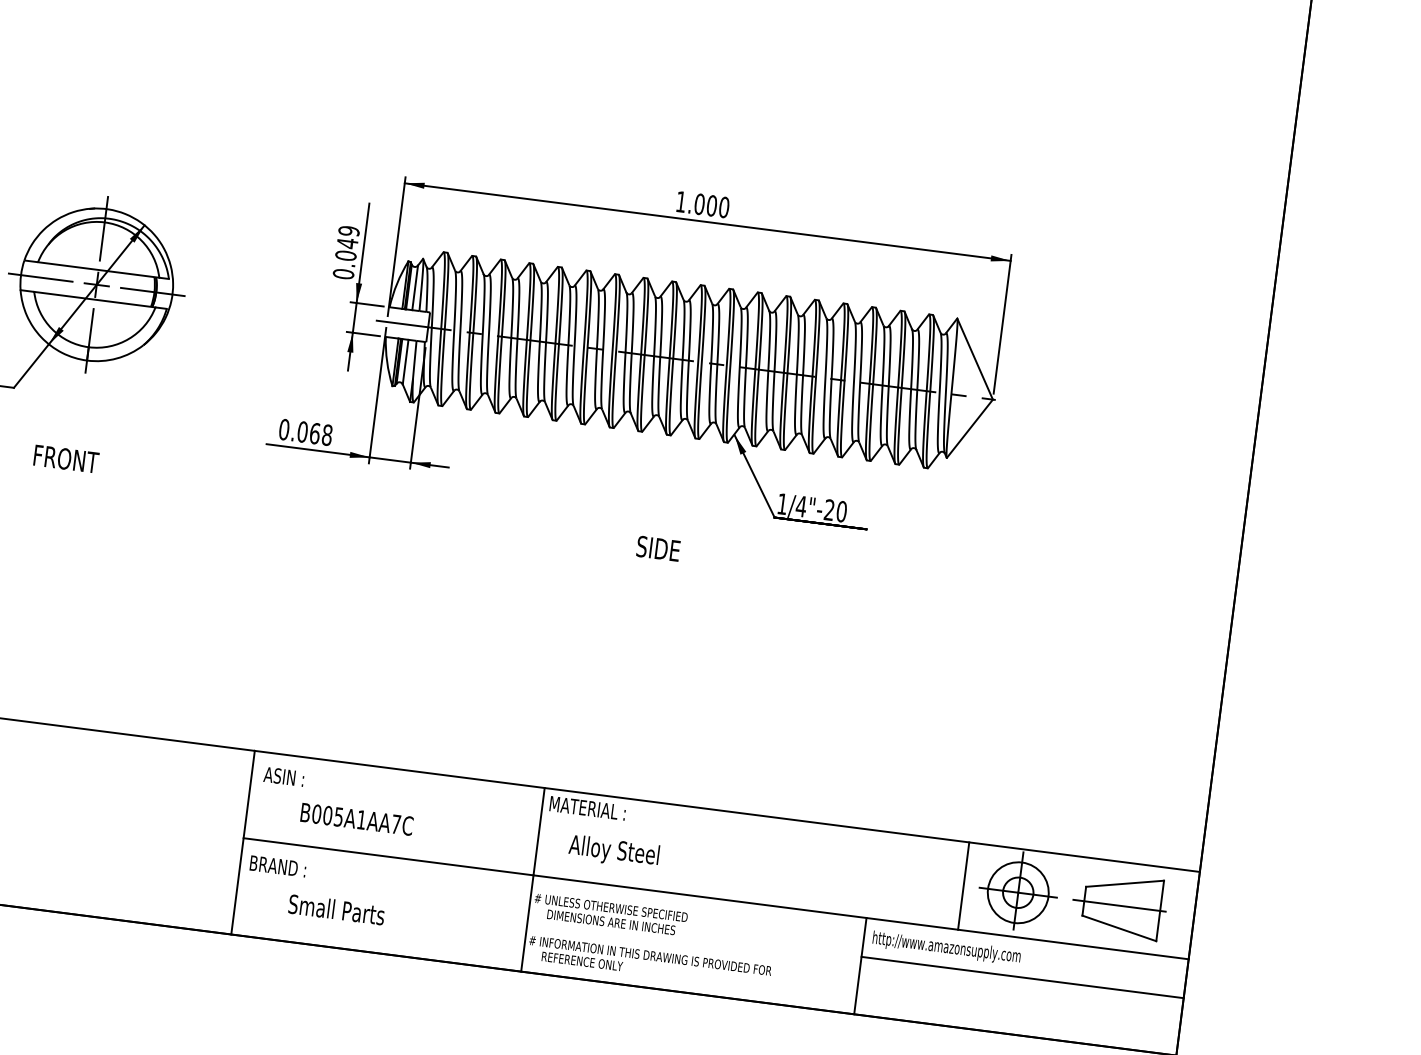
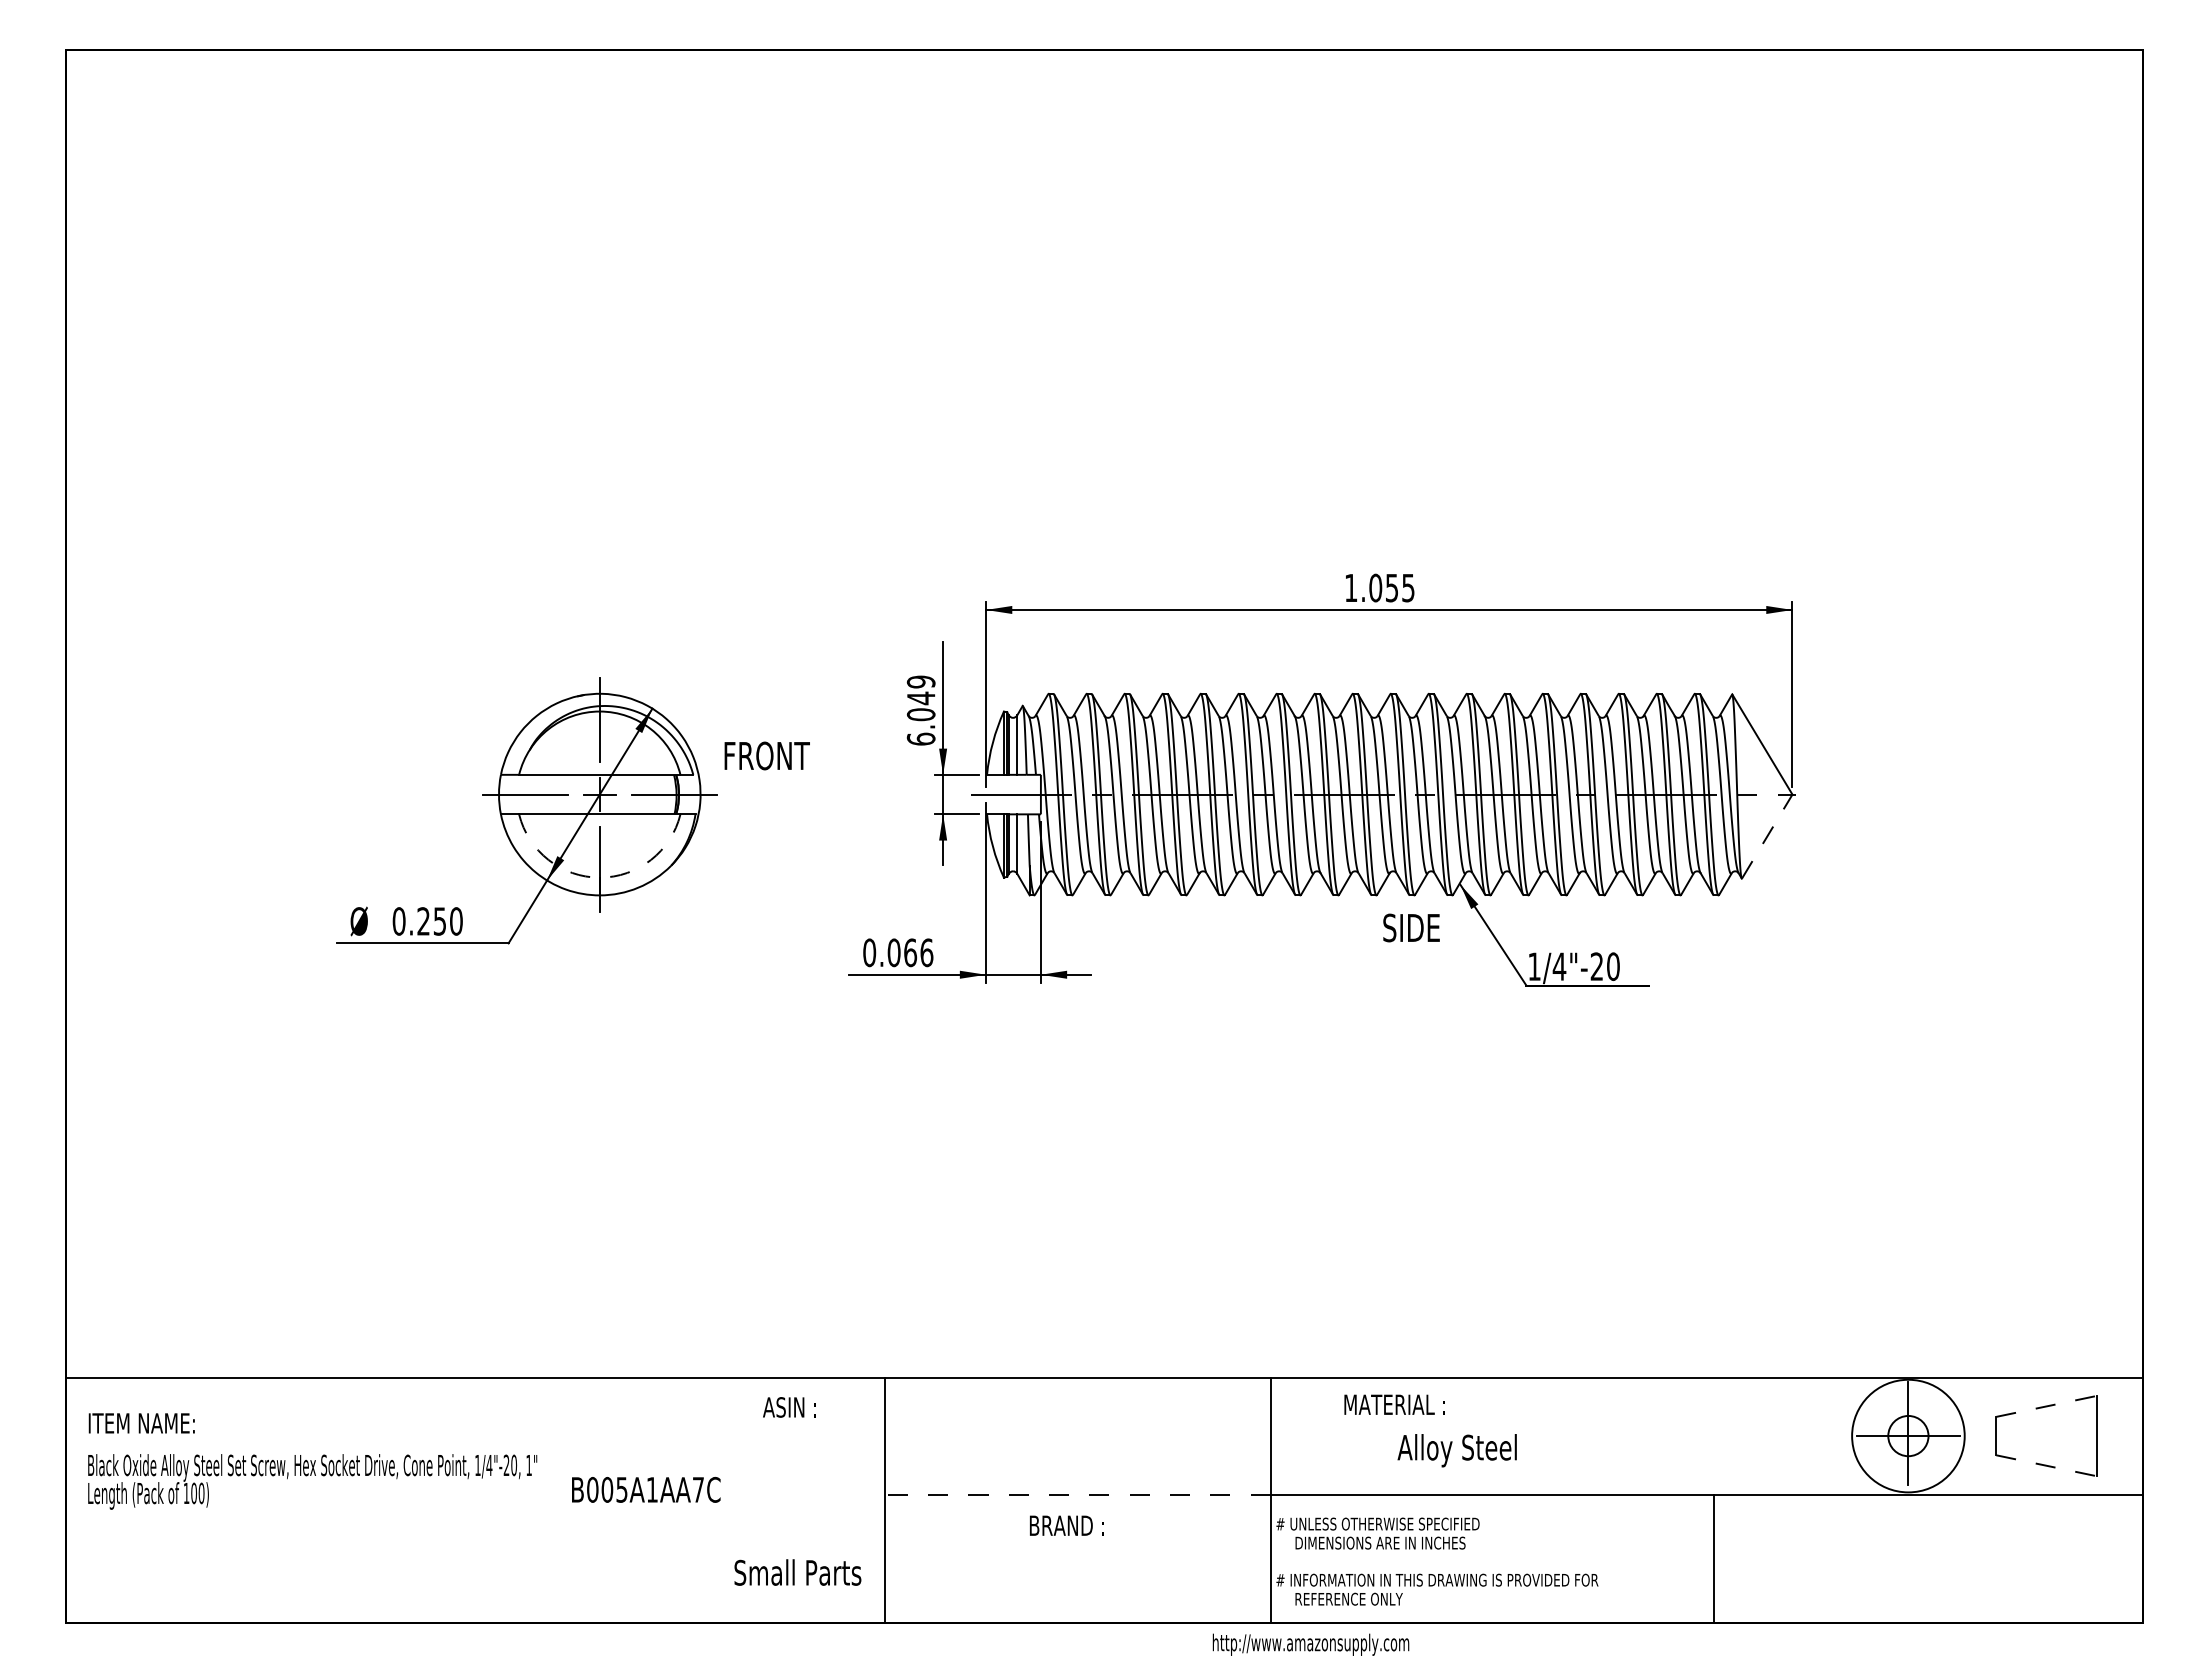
text: (717, 206) -> (1399, 587), 1.000 -> 1.055
text: (343, 273) -> (920, 738), 0.049 -> 6.049
arc: (88, 347) -> (599, 877), solid -> dashed
line: (970, 428) -> (1767, 836), solid -> dashed
text: (327, 434) -> (926, 952), 0.068 -> 0.066
text: (65, 458) -> (766, 755), moved
text: (658, 548) -> (1411, 927), moved
text: (284, 776) -> (789, 1407), moved
text: (587, 808) -> (1394, 1404), moved
text: (357, 819) -> (646, 1489), moved
text: (613, 851) -> (1456, 1450), moved
line: (388, 856) -> (1077, 1494), solid -> dashed
text: (277, 866) -> (1066, 1525), moved
line: (1124, 883) -> (2046, 1406), solid -> dashed
line: (963, 886) -> (1835, 1436), removed
circle: (1018, 892) -> (1908, 1435), size x1.4
line: (1118, 906) -> (2042, 1436), removed
text: (336, 909) -> (797, 1572), moved
line: (1119, 928) -> (2046, 1465), solid -> dashed
text: (946, 948) -> (1310, 1644), moved
line: (1021, 977) -> (1927, 1546), removed

